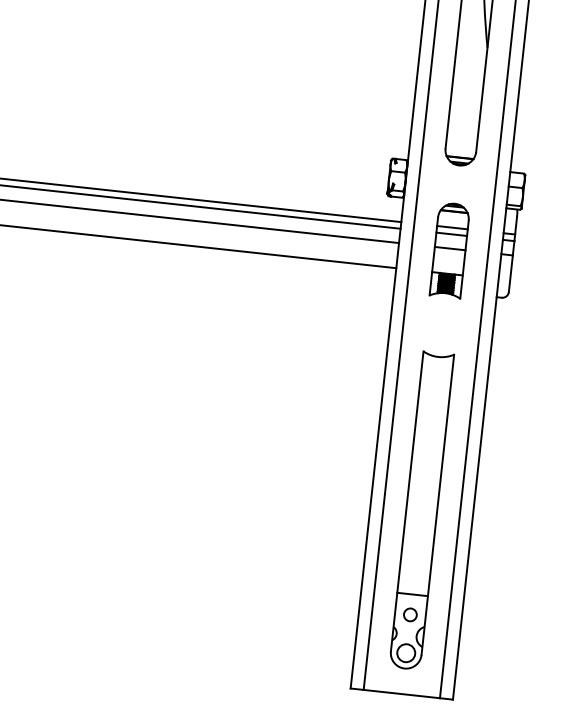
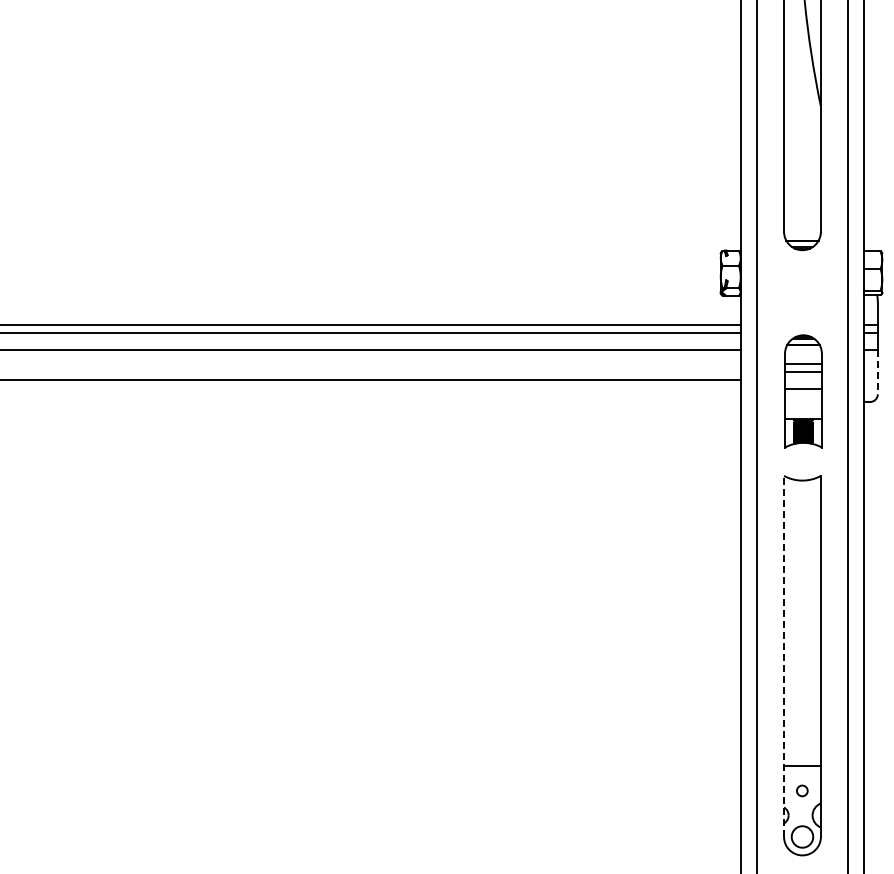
part: (450, 250) -> (803, 391), moved
line: (510, 273) -> (877, 372), solid -> dashed
line: (407, 501) -> (784, 656), solid -> dashed
circle: (409, 614) -> (801, 790), size x0.7

